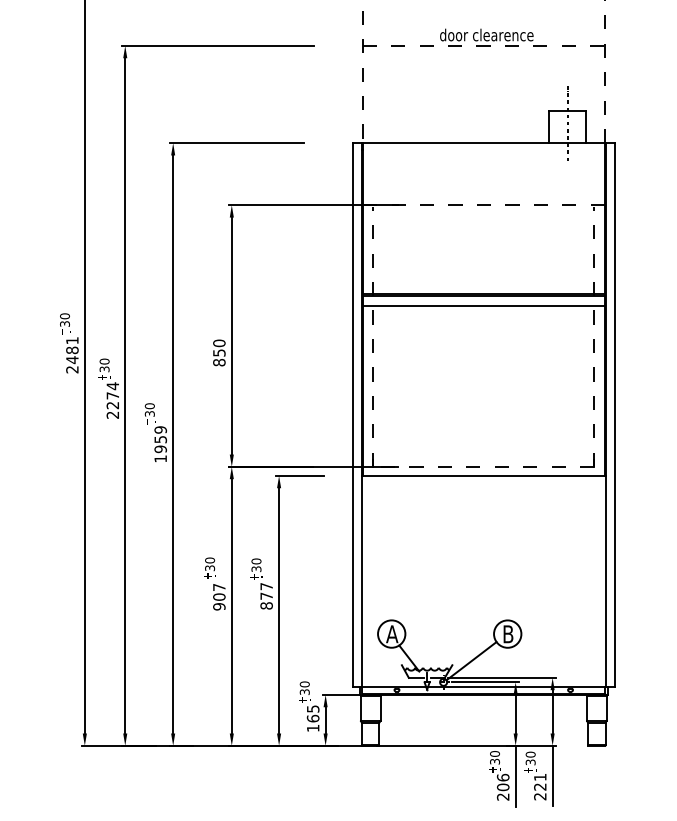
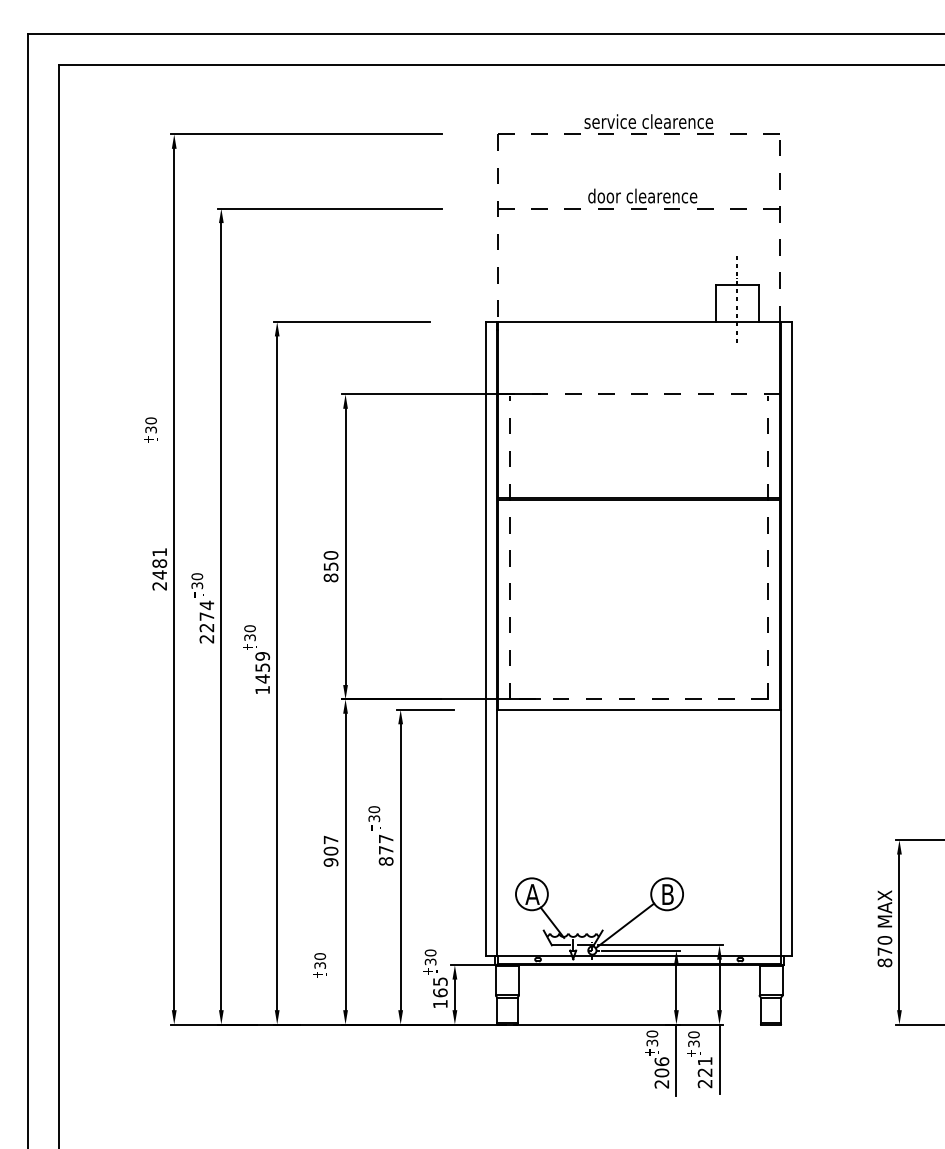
line: (483, 306) -> (639, 512), removed
text: (64, 323) -> (150, 429), moved
text: (160, 448) -> (262, 678), 1959 -> 1459
text: (209, 568) -> (319, 965), moved

